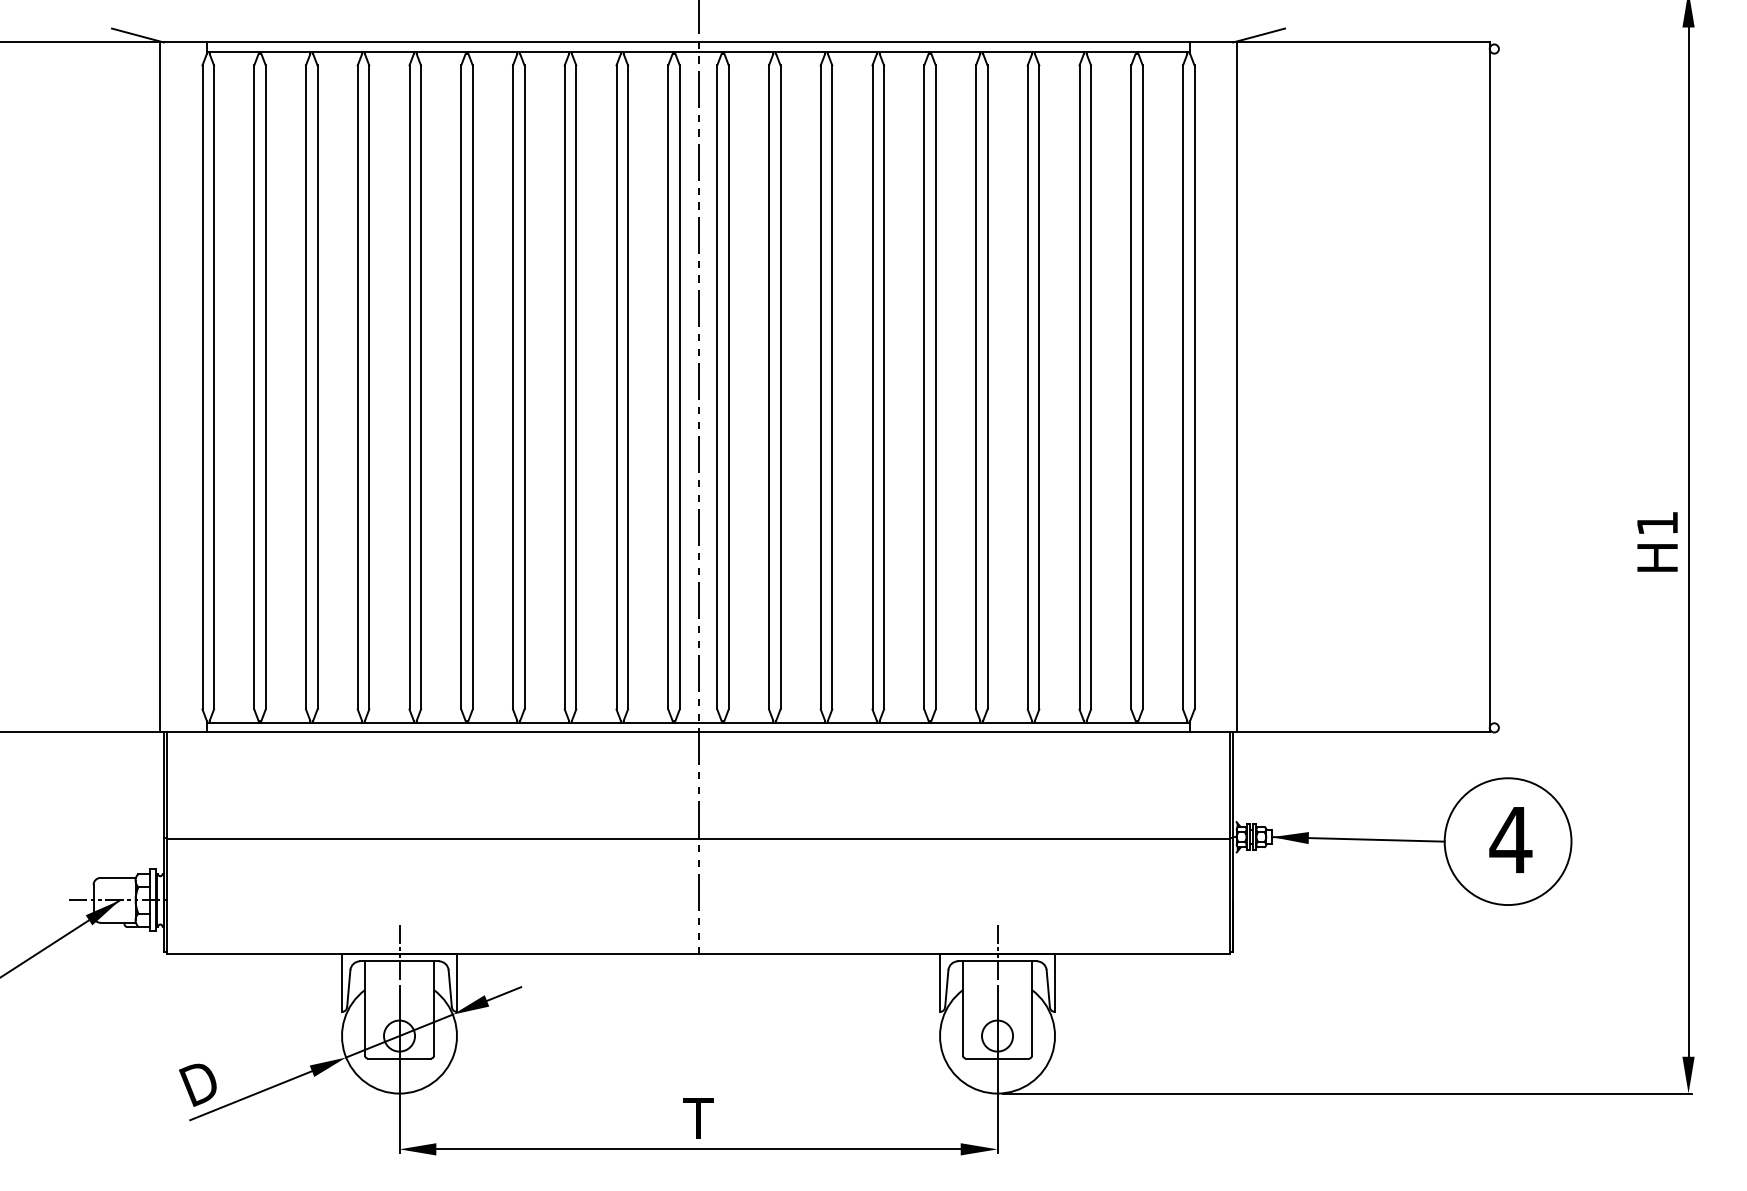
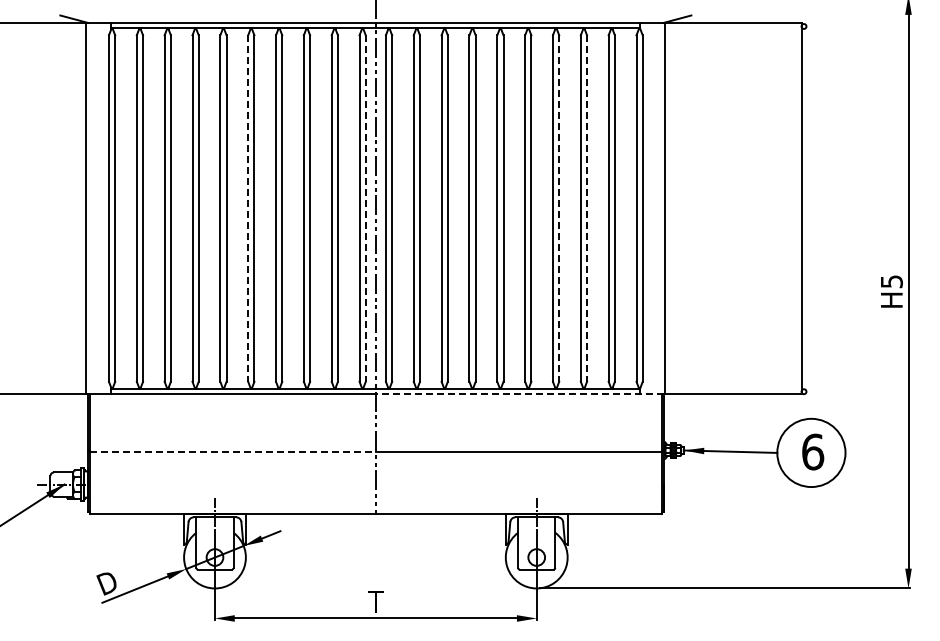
line: (461, 389) -> (248, 209), solid -> dashed
line: (679, 389) -> (365, 209), solid -> dashed
line: (1039, 389) -> (559, 209), solid -> dashed
line: (1091, 389) -> (587, 209), solid -> dashed
text: (1656, 523) -> (891, 281), H1 -> H5
line: (965, 733) -> (519, 394), solid -> dashed
line: (432, 838) -> (232, 451), solid -> dashed
text: (1510, 838) -> (812, 451), 4 -> 6

